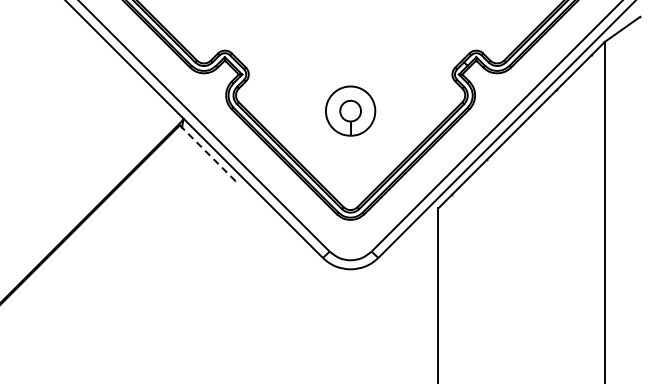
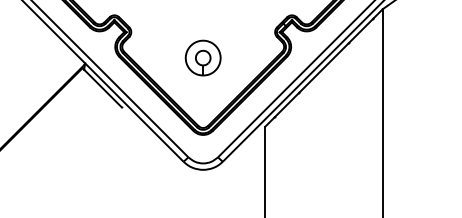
line: (208, 154) -> (102, 88), dashed -> solid

